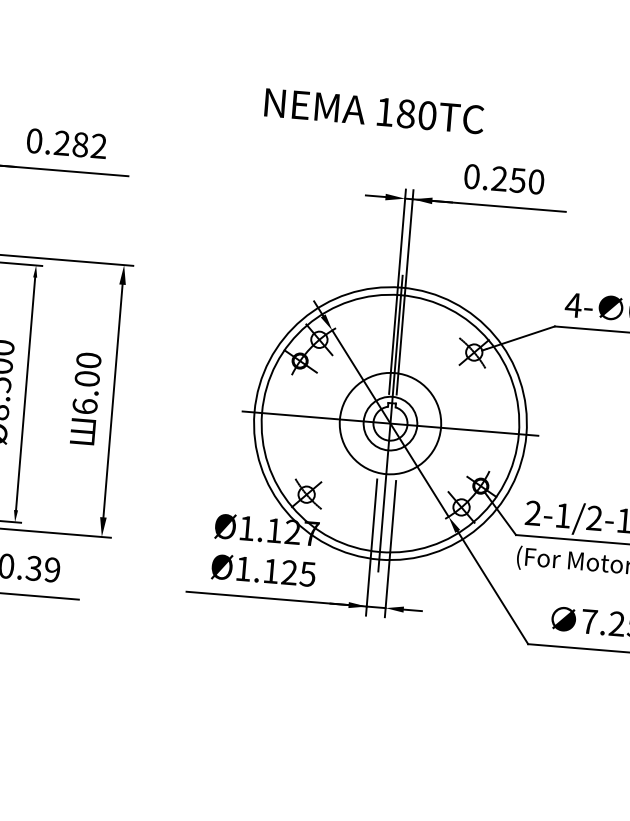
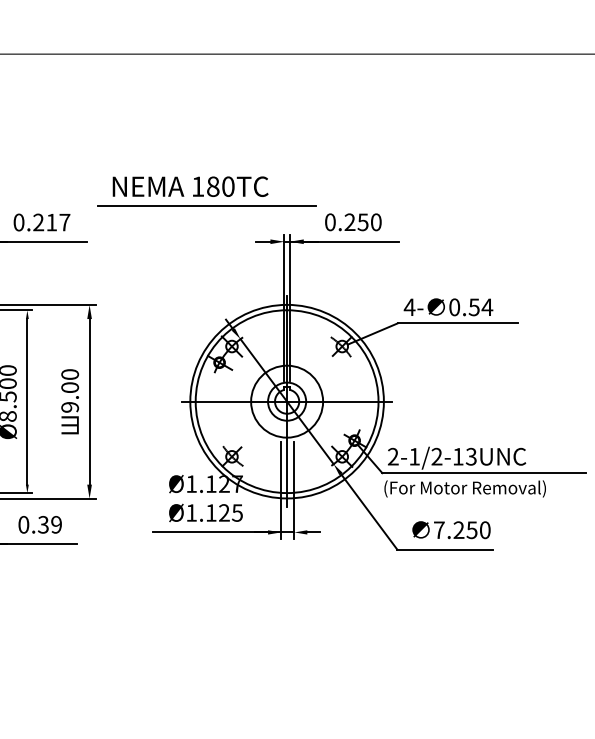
text: (374, 110) -> (190, 186), moved
line: (299, 138) -> (206, 205), added
text: (90, 145) -> (58, 222), 0.282 -> 0.217
text: (85, 405) -> (70, 406), 6.00 -> 9.00

